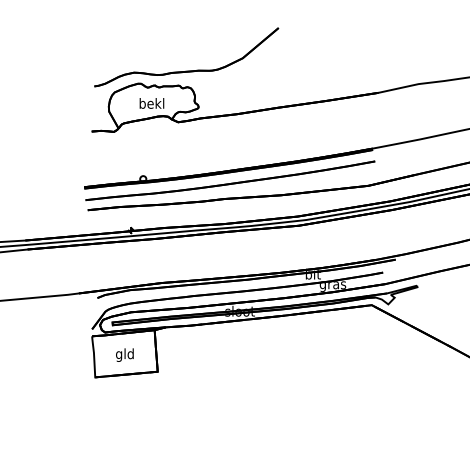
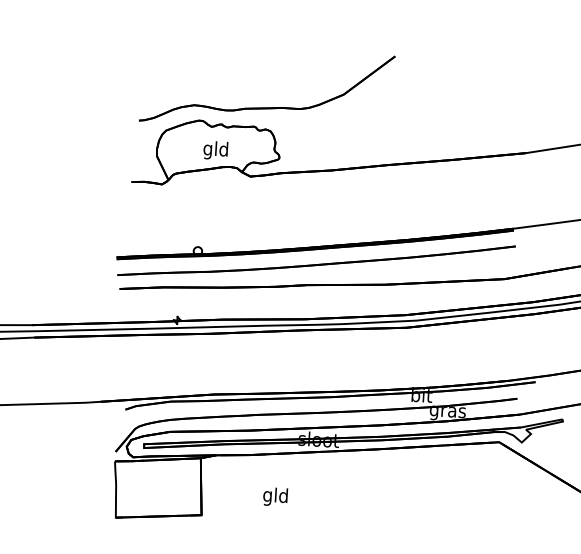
text: (151, 104) -> (215, 150), bekl -> gld
text: (124, 354) -> (275, 496), moved

